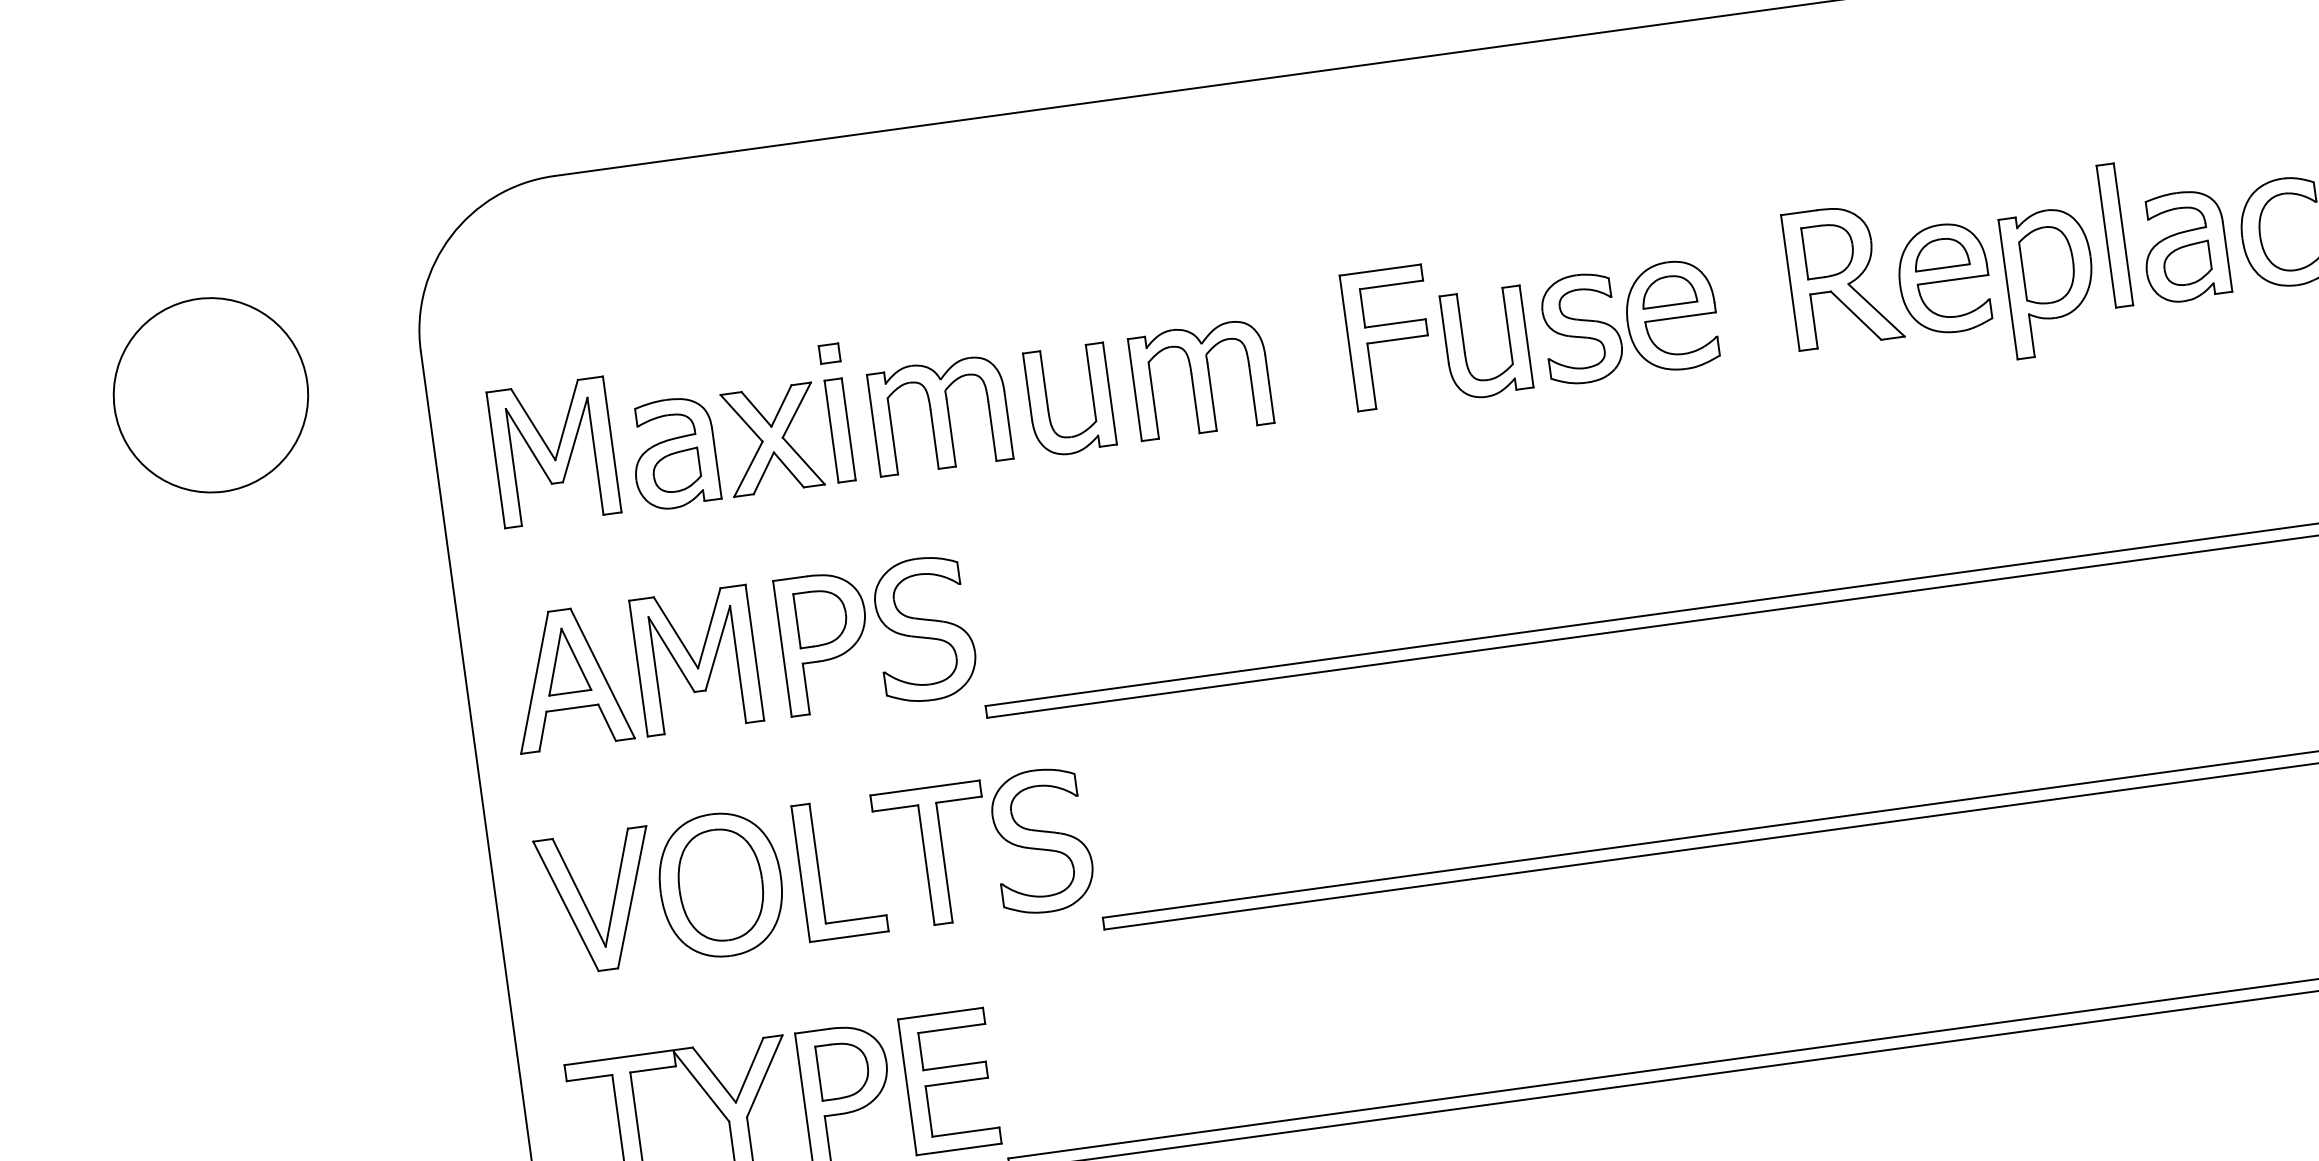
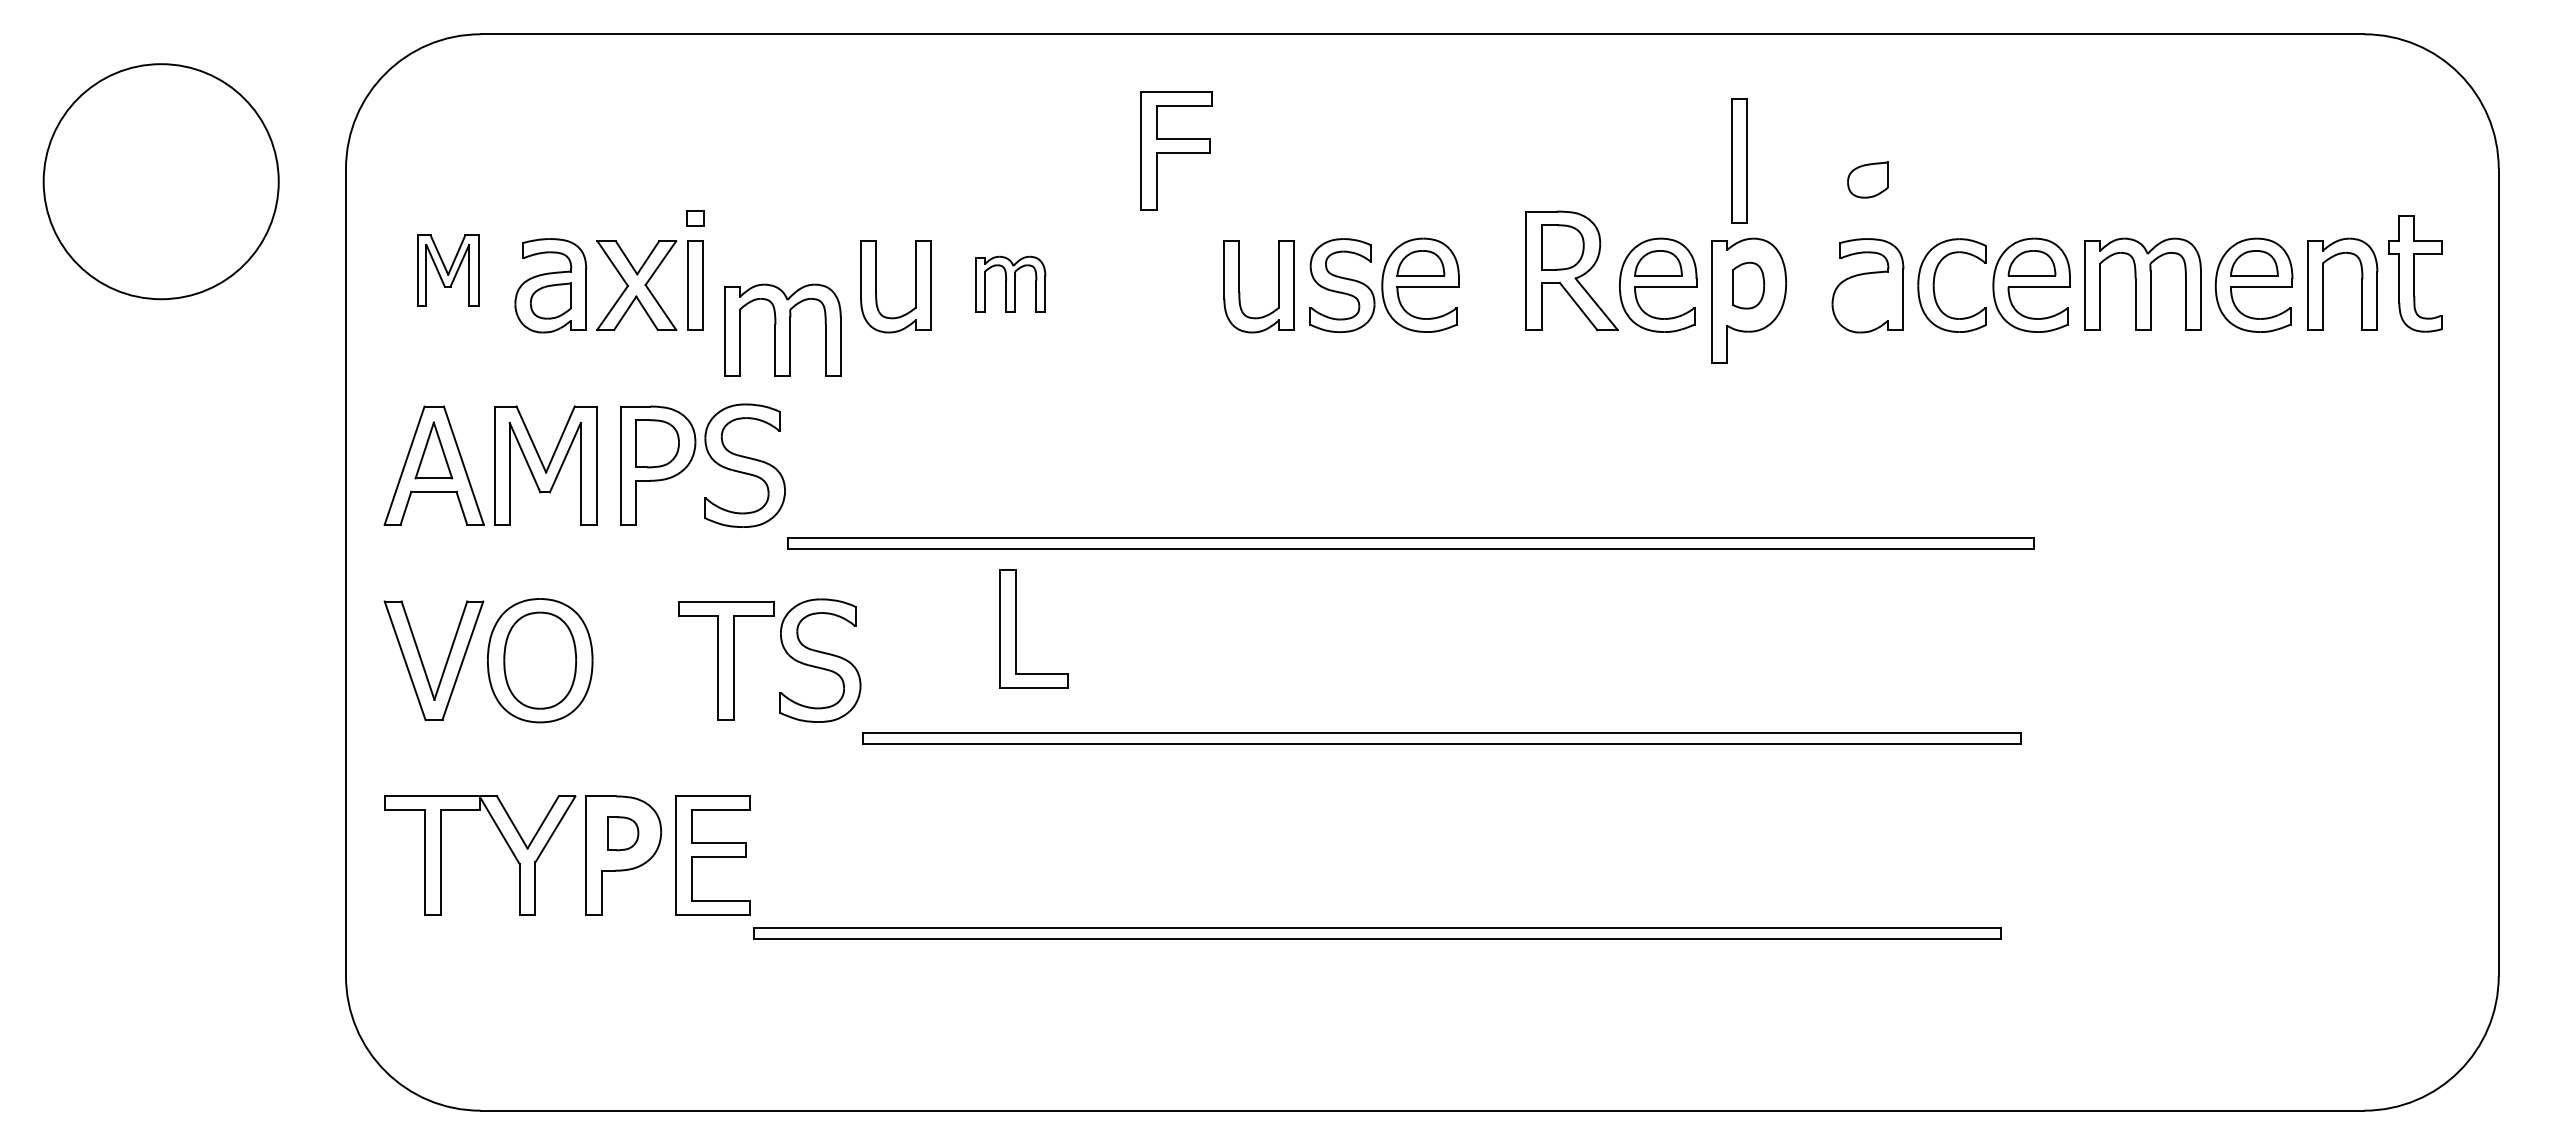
part: (2114, 234) -> (1739, 160), moved
part: (2186, 263) -> (1867, 179), moved
part: (2047, 264) -> (1748, 285), size x0.7
part: (1389, 337) -> (1176, 150), moved
part: (1200, 378) -> (1010, 283), size x0.6
circle: (211, 395) -> (161, 181), size x1.4
part: (939, 414) -> (782, 329), moved
part: (553, 452) -> (447, 270), size x0.6
part: (819, 871) -> (1016, 628), moved
part: (843, 1070) -> (623, 833), size x0.7

